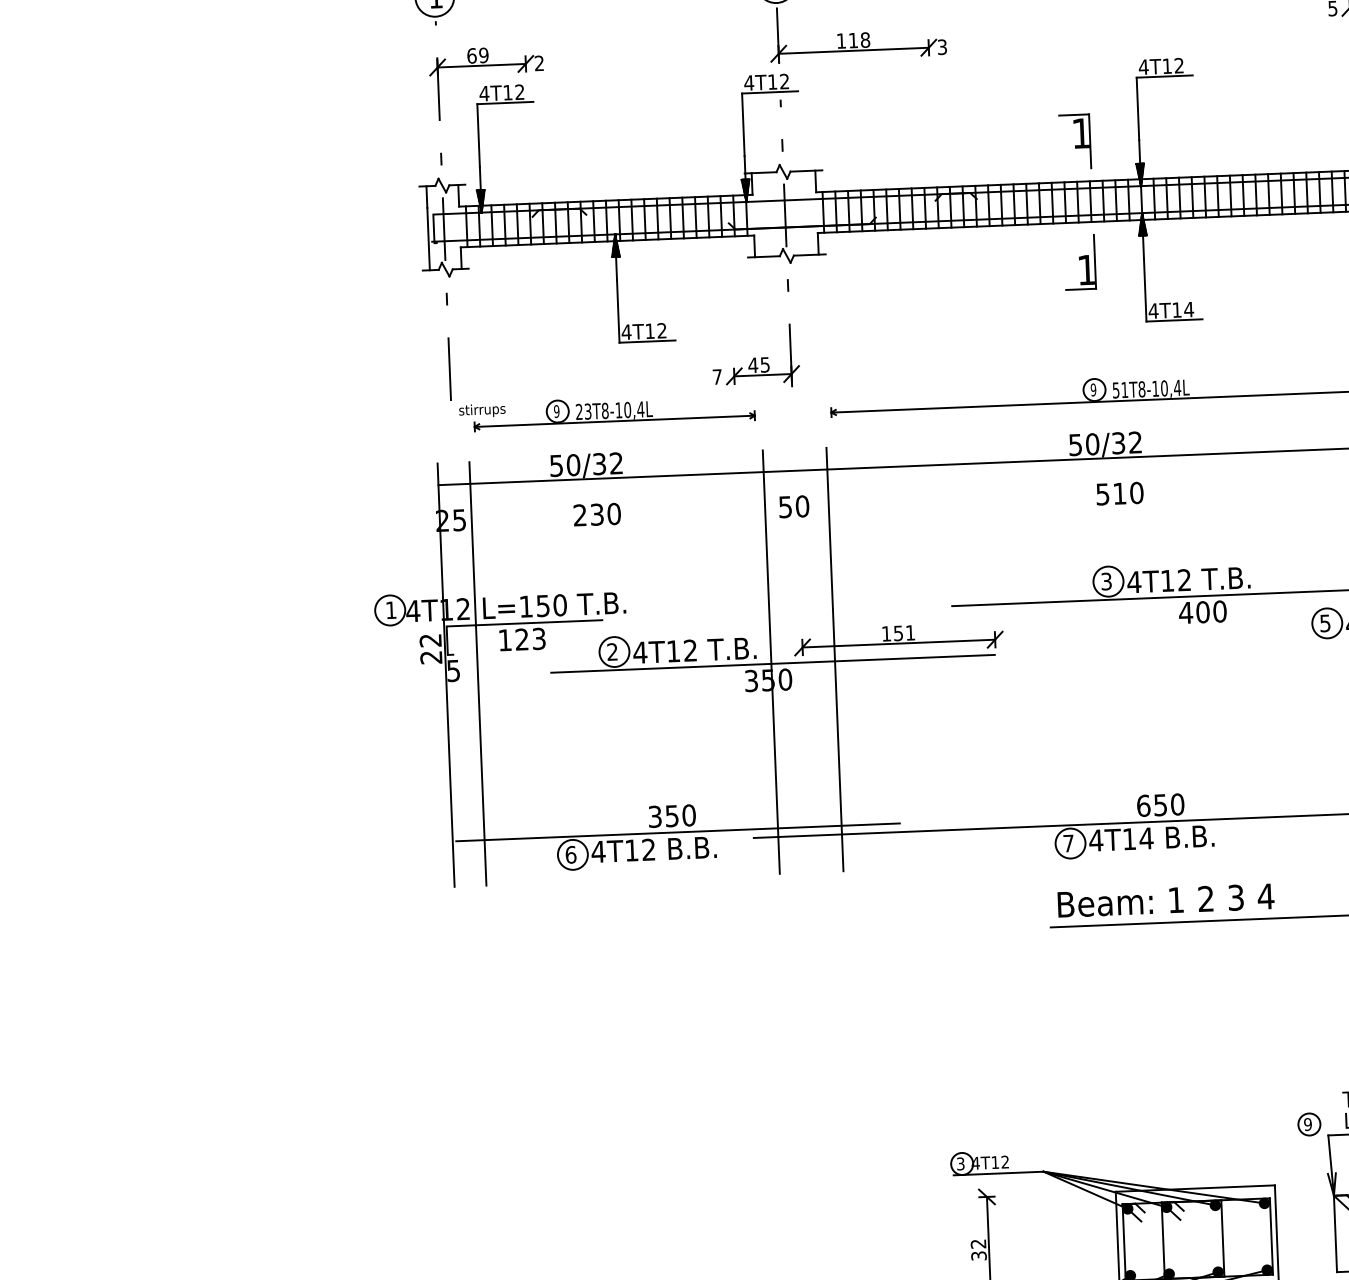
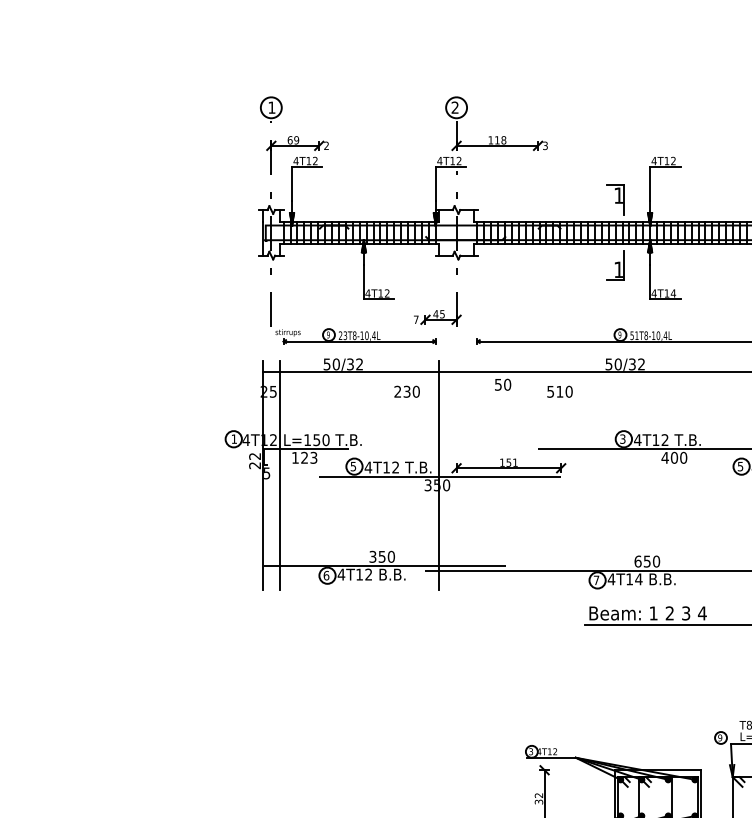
text: (1118, 493) -> (559, 391), moved
text: (794, 506) -> (503, 384), moved
text: (596, 514) -> (406, 391), moved
text: (612, 651) -> (353, 466), 2 -> 5
line: (834, 659) -> (473, 475), removed

